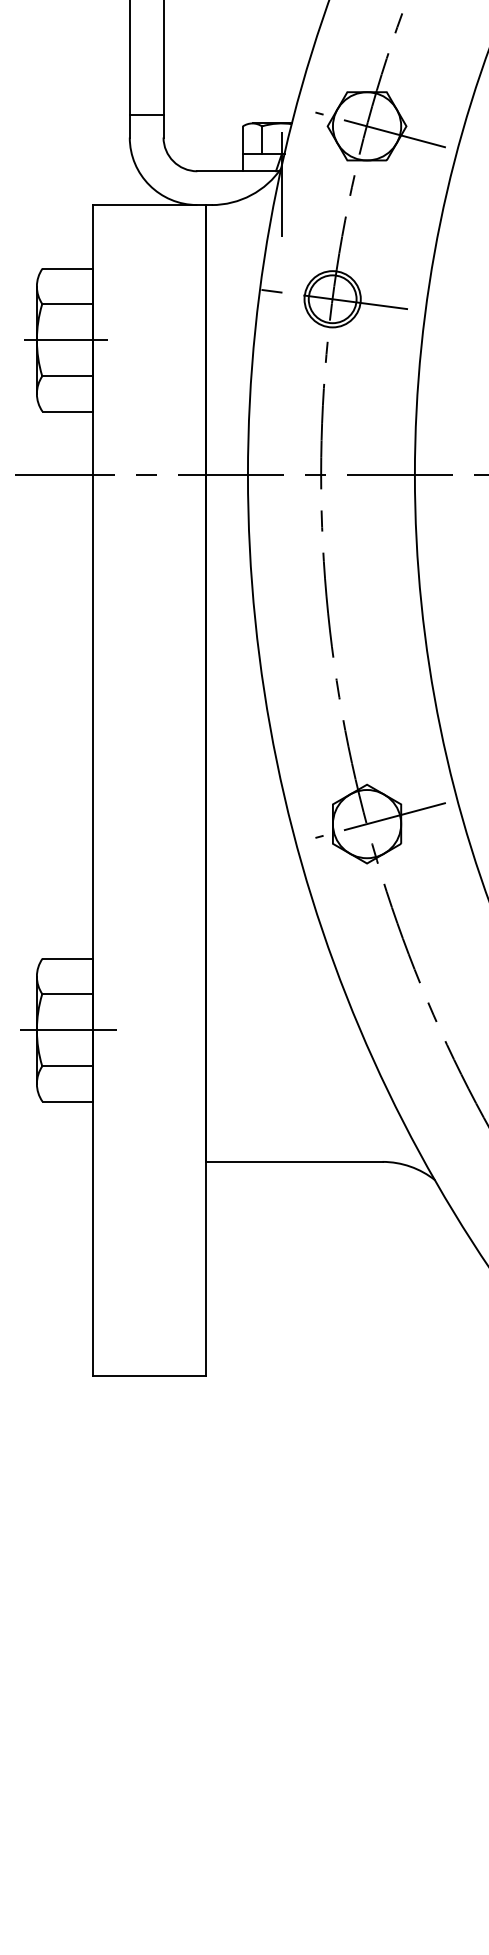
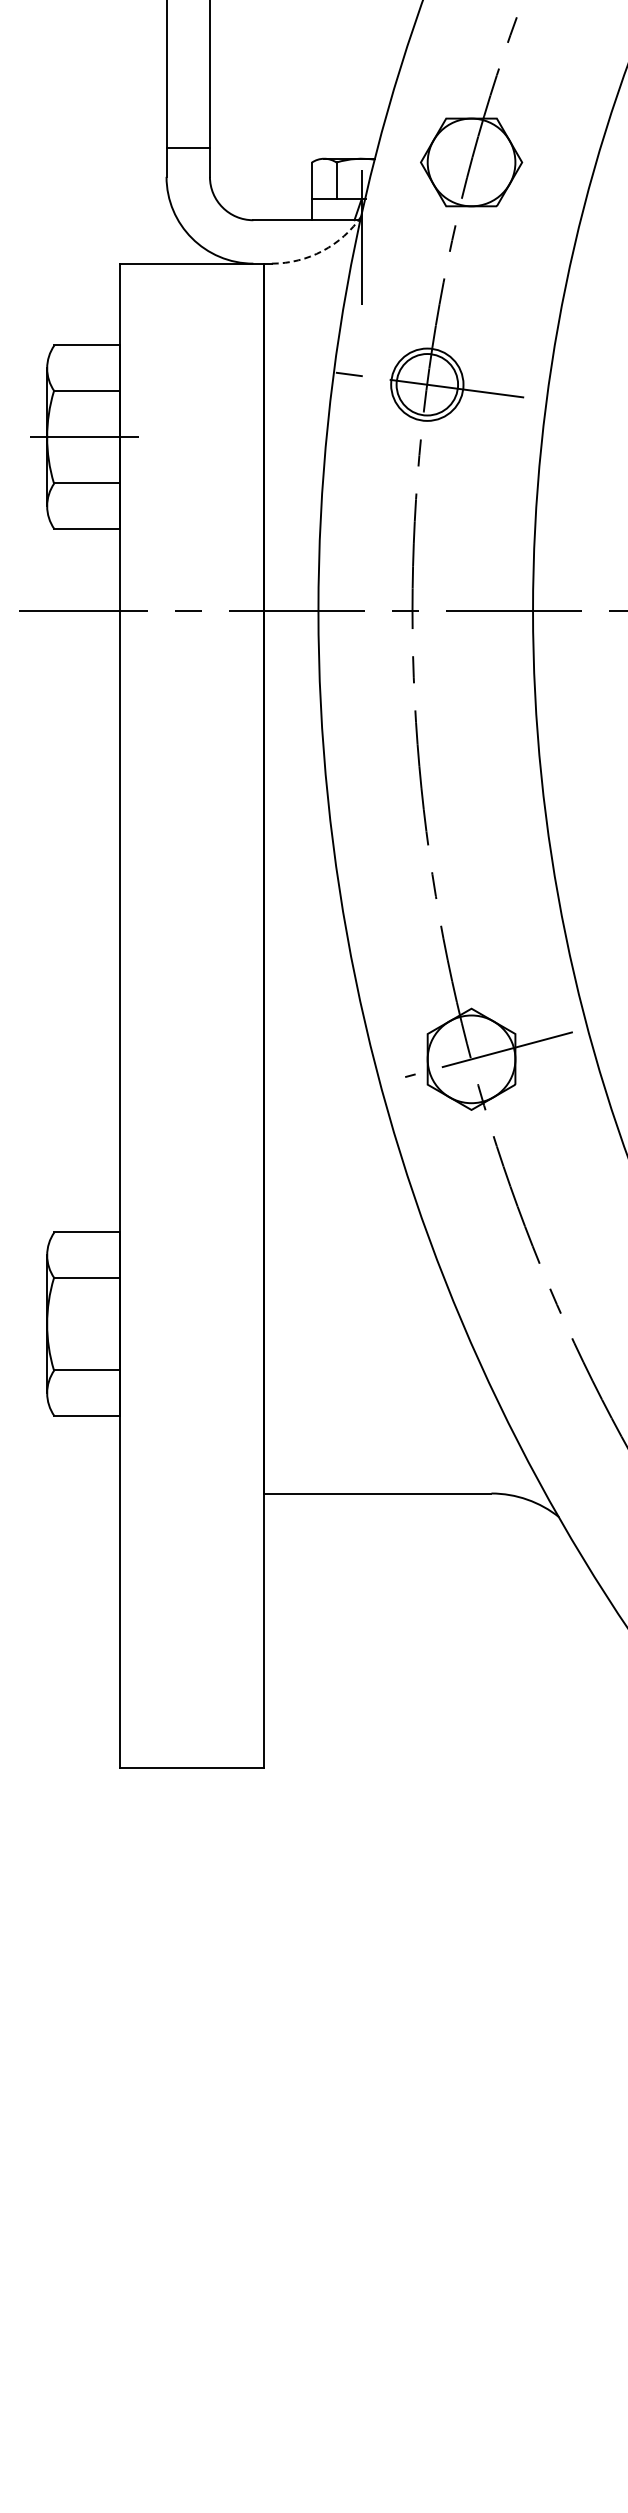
line: (380, 129) -> (488, 166), removed
arc: (251, 195) -> (322, 251), solid -> dashed
line: (68, 1030) -> (87, 1324), removed

